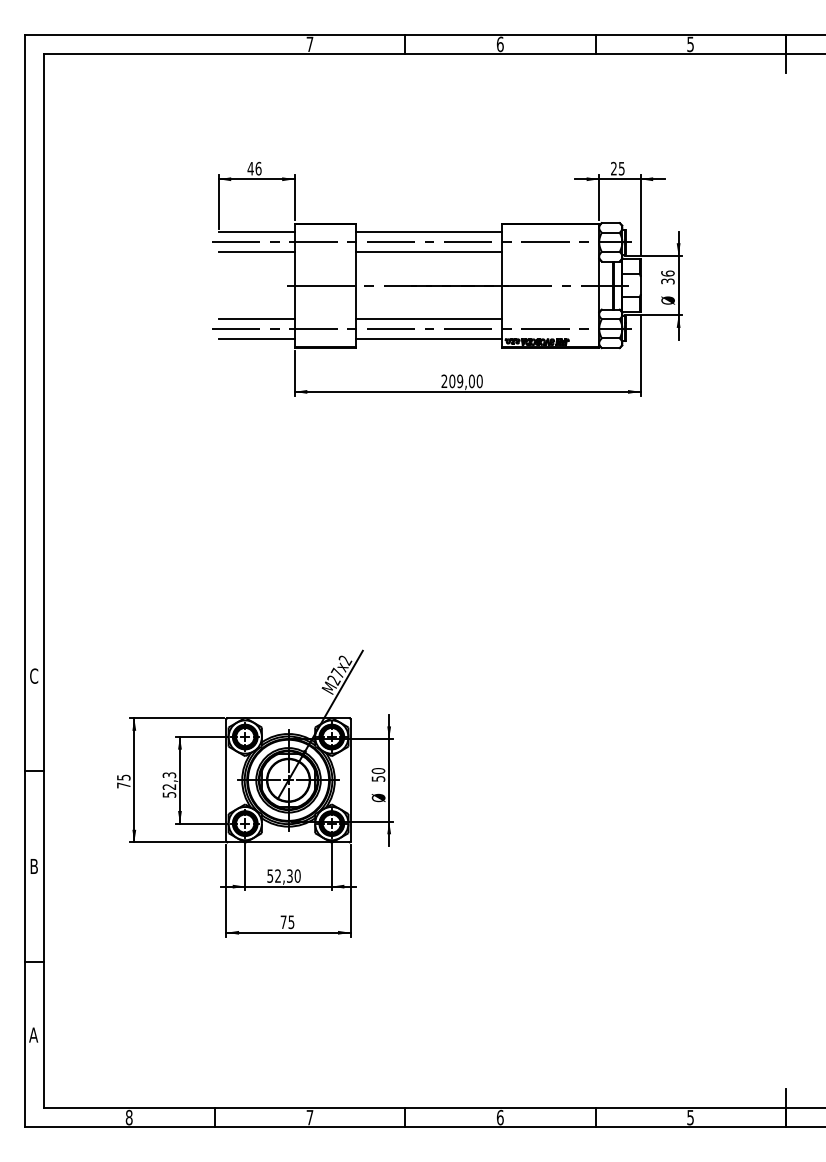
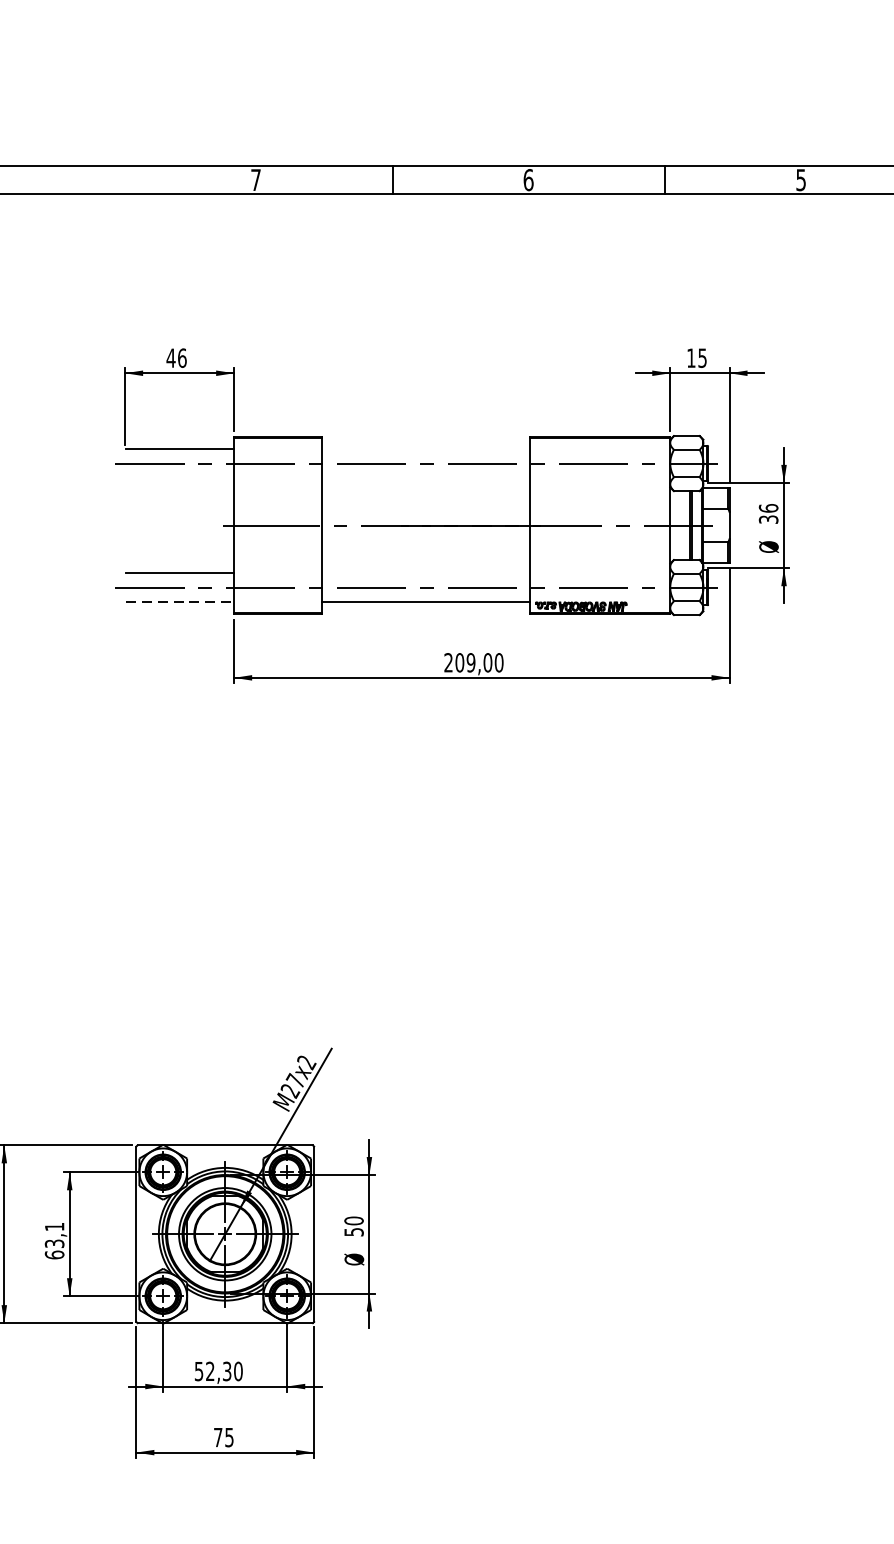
text: (613, 168) -> (690, 357), 25 -> 15
line: (428, 232) -> (425, 449), removed
line: (256, 252) -> (179, 478), removed
line: (428, 252) -> (425, 478), removed
line: (428, 318) -> (425, 572), removed
line: (257, 338) -> (180, 601), solid -> dashed
text: (169, 784) -> (54, 1240), 52,3 -> 63,1

